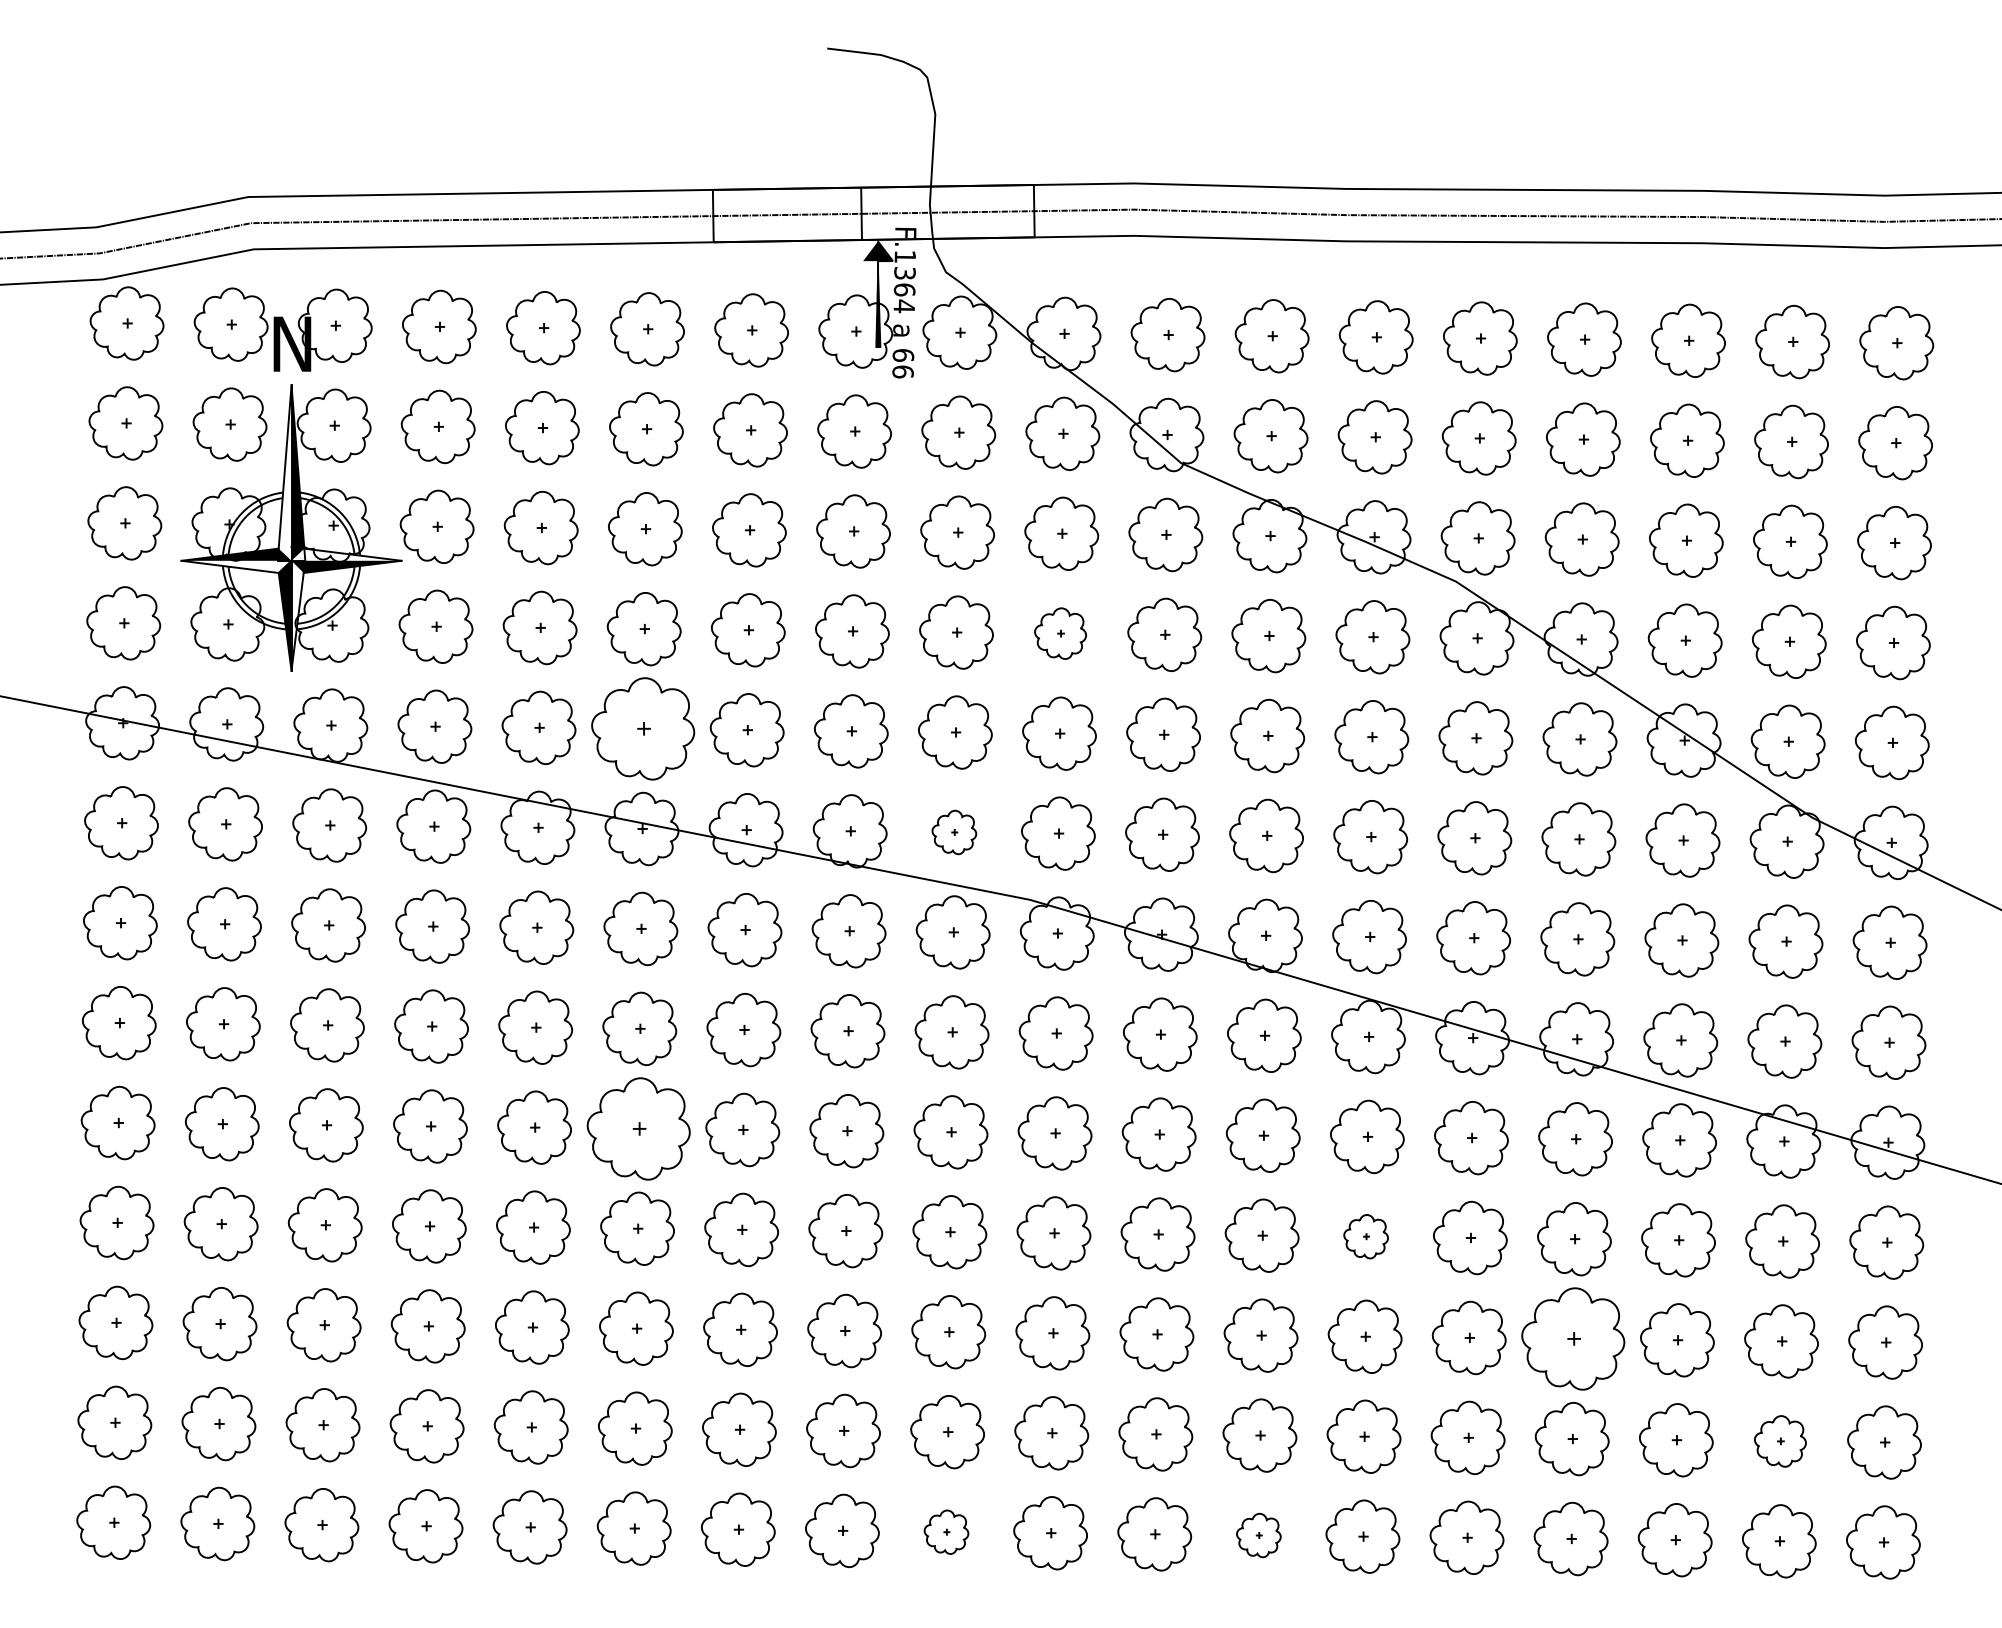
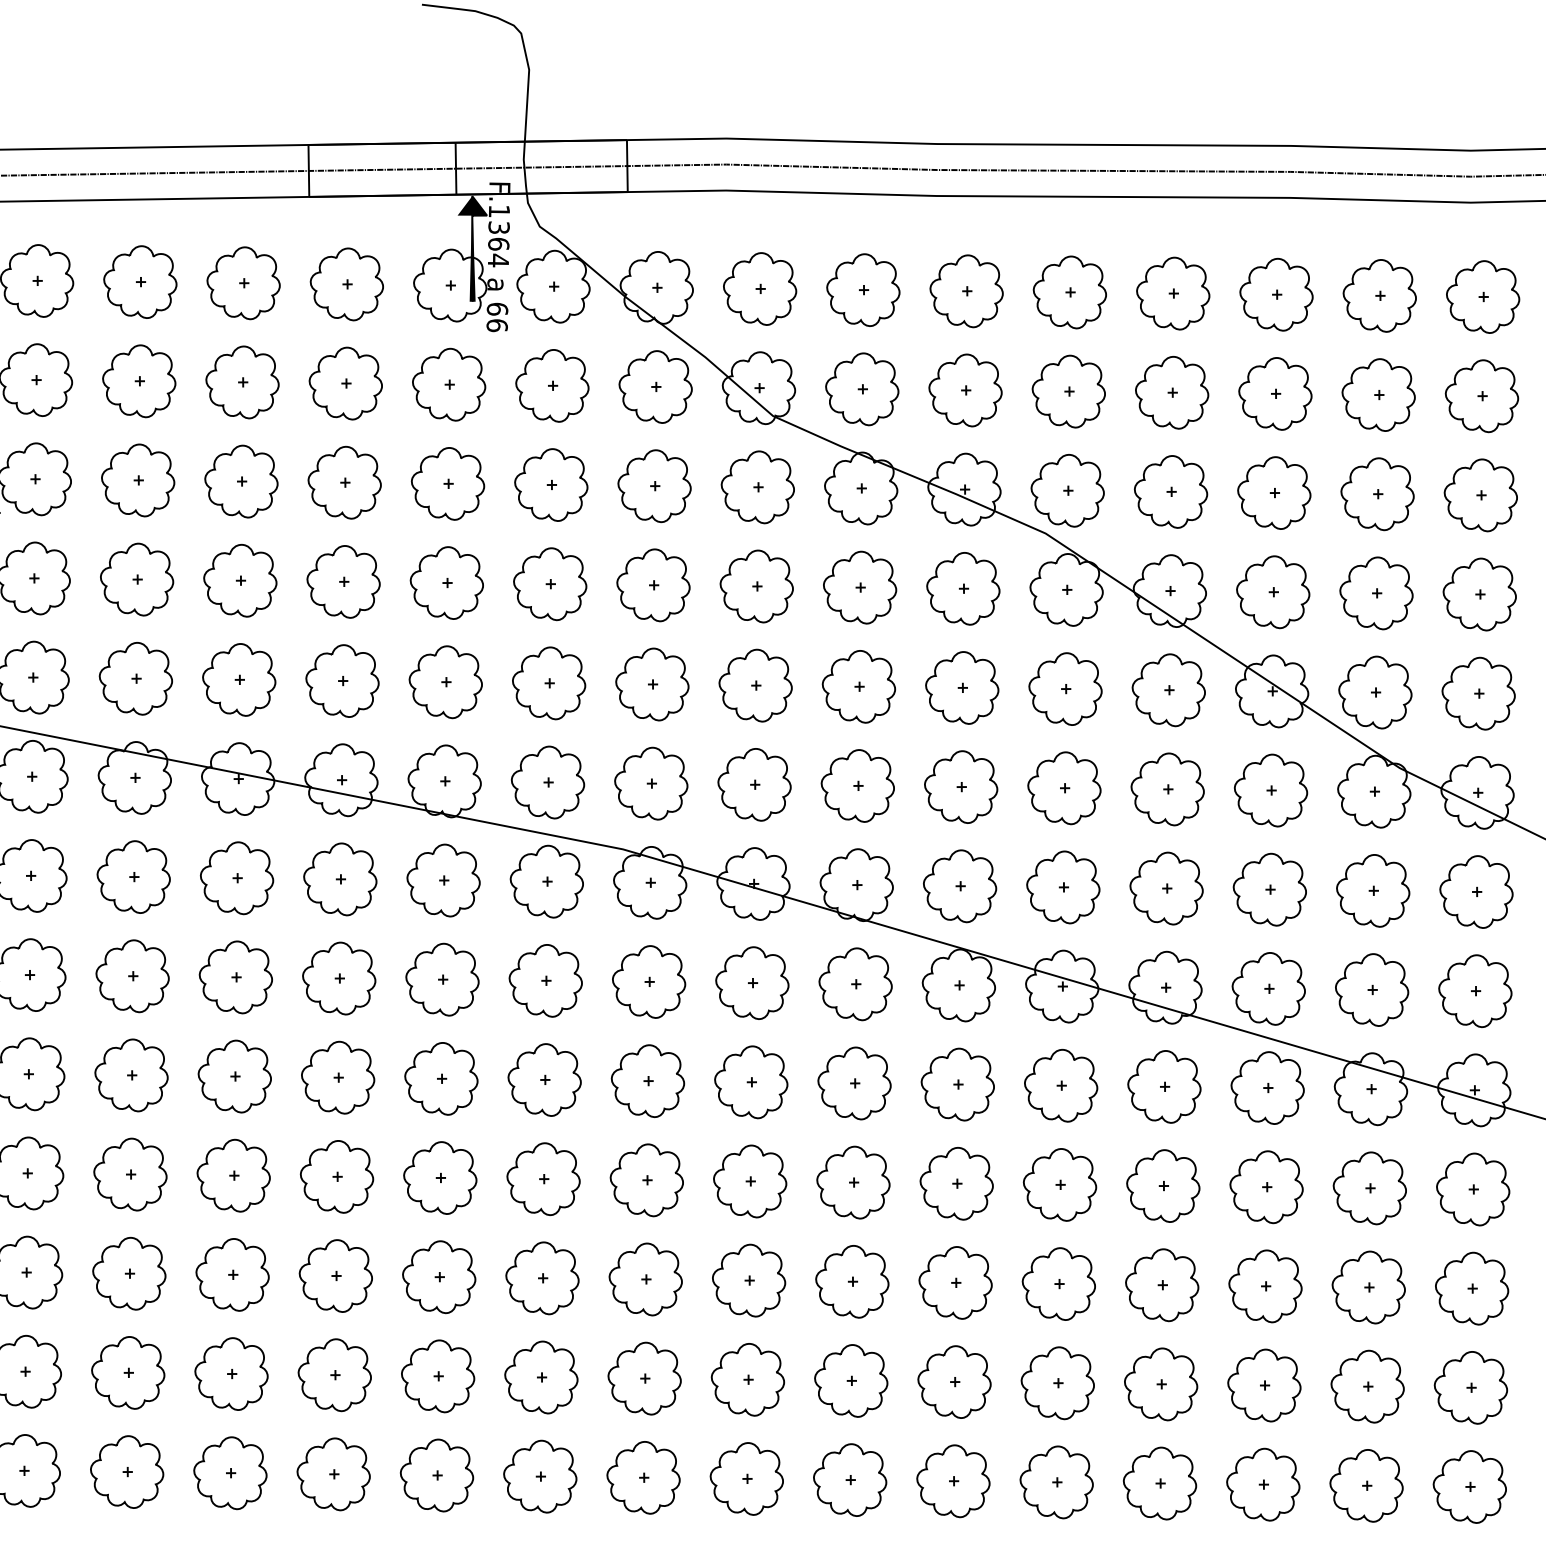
part: (1060, 633) -> (653, 585), size x1.43
part: (642, 729) -> (238, 680), size x0.71
part: (954, 832) -> (548, 782), size x1.67
part: (638, 1128) -> (234, 1076), size x0.71
part: (1365, 1236) -> (956, 1183), size x1.67
part: (1573, 1339) -> (1162, 1285), size x0.71
part: (1780, 1441) -> (1367, 1386), size x1.43
part: (946, 1532) -> (540, 1477), size x1.67
part: (1258, 1535) -> (849, 1480), size x1.67

